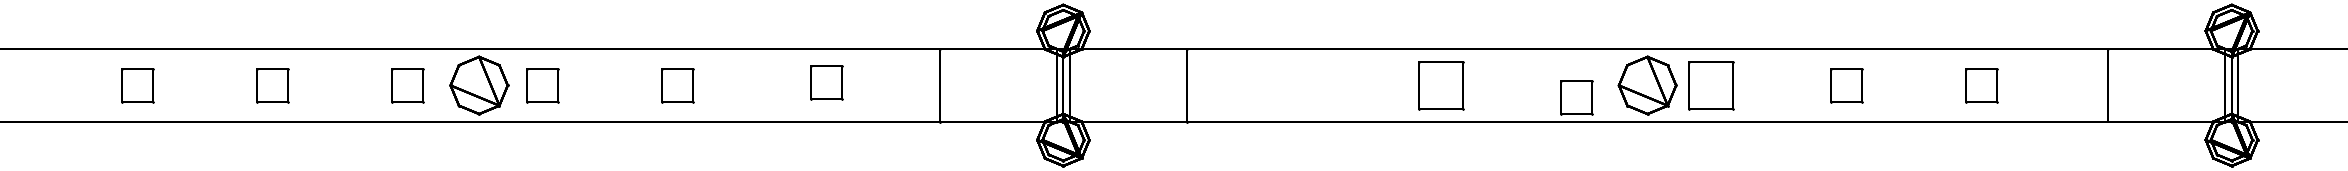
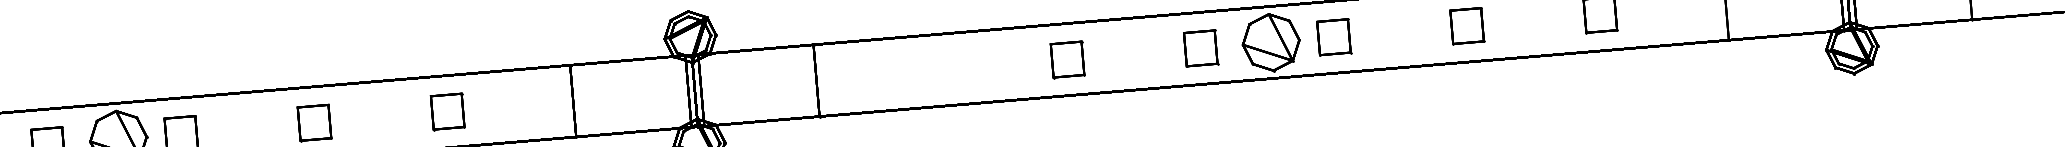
part: (826, 82) -> (447, 111), moved
part: (1441, 85) -> (1067, 59), size x0.71
part: (1711, 85) -> (1334, 37), size x0.71
part: (1576, 97) -> (1201, 48), moved

